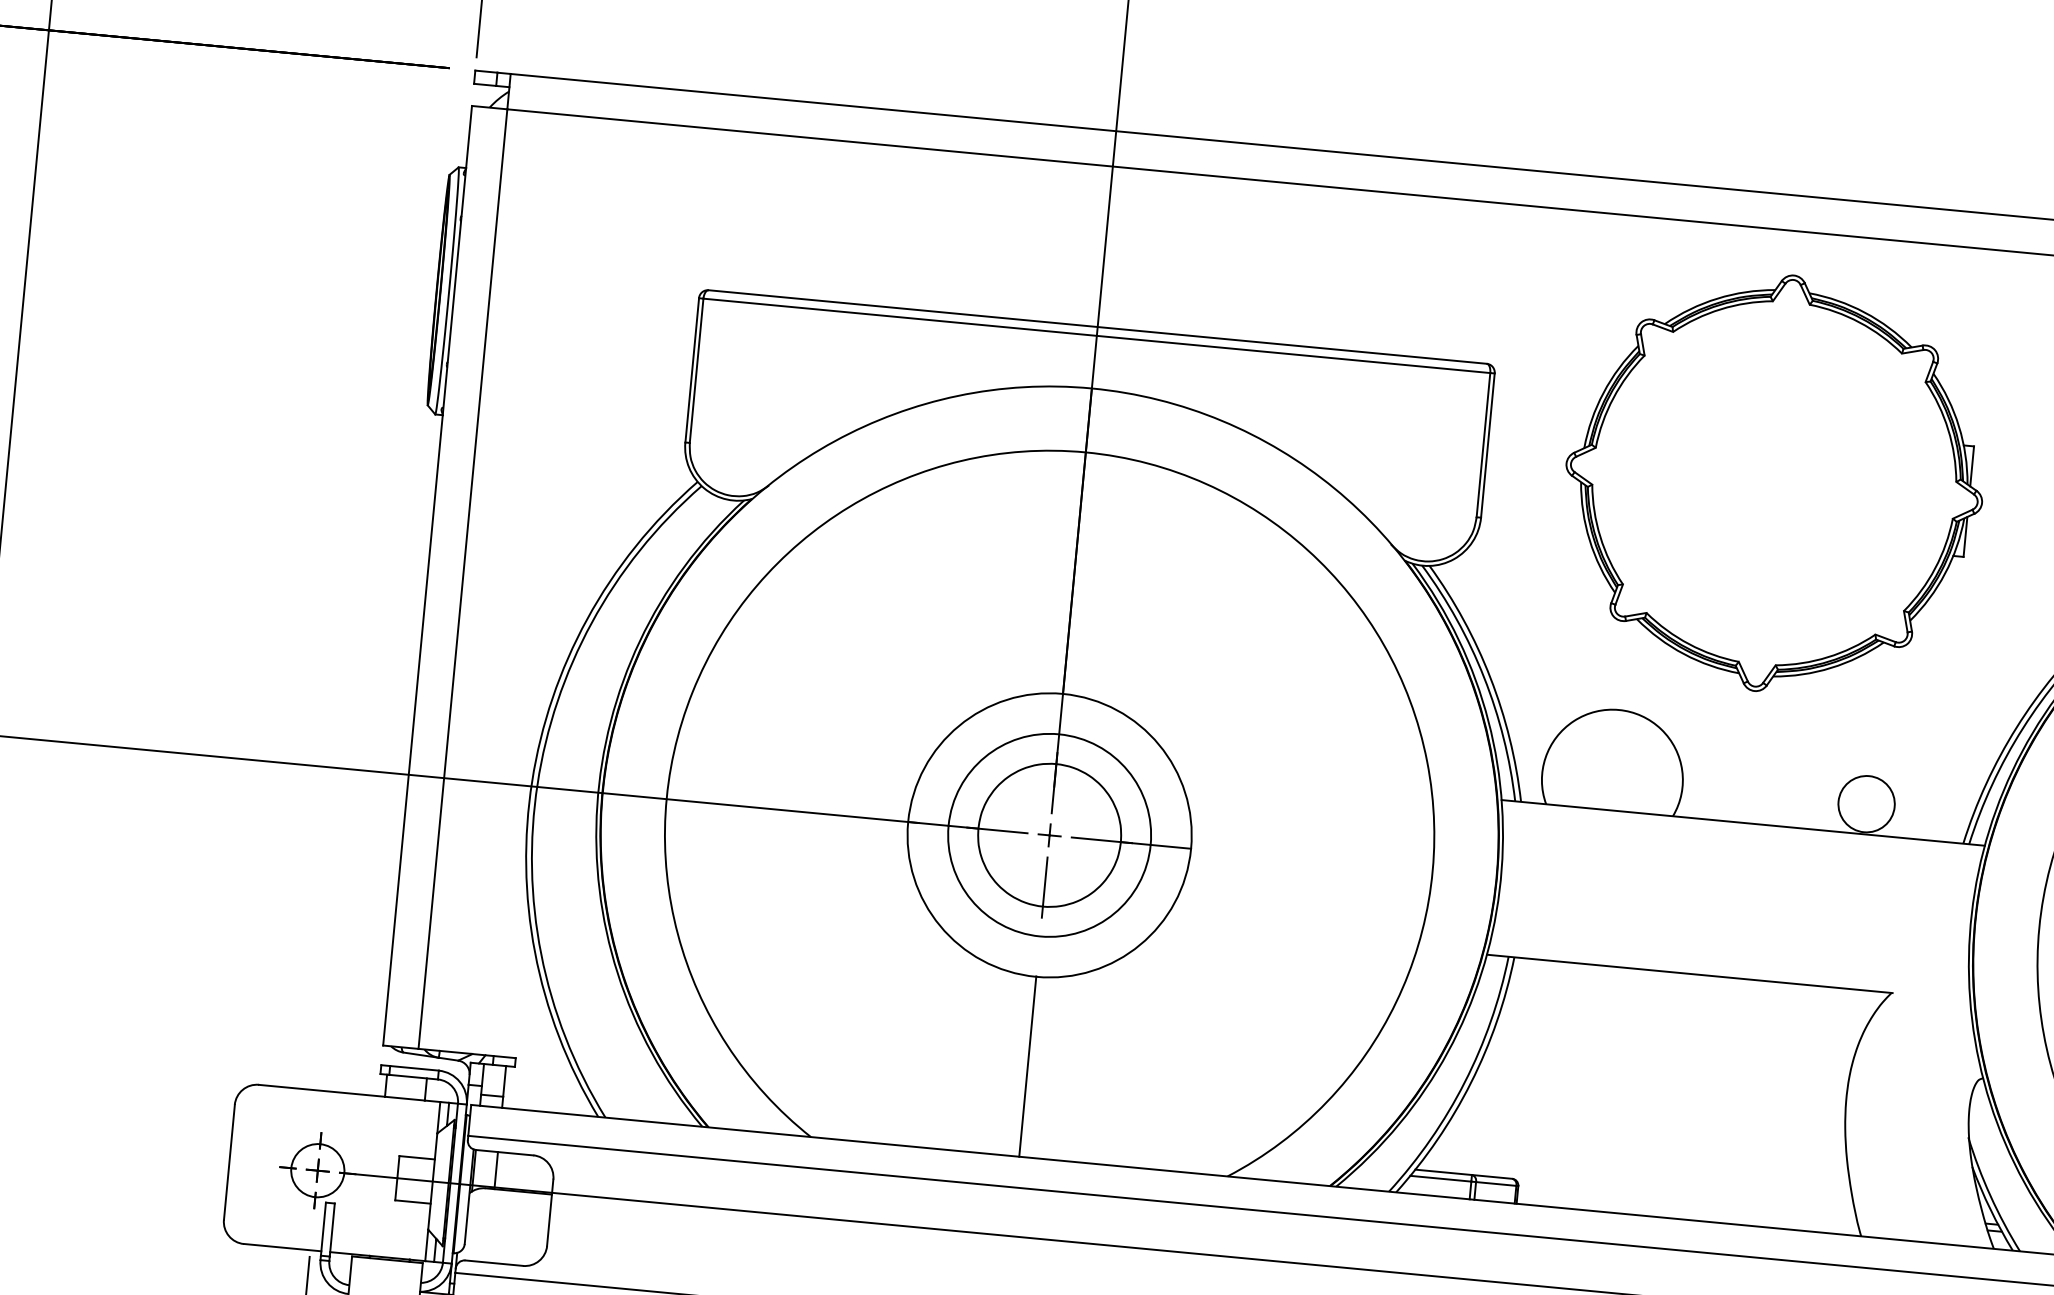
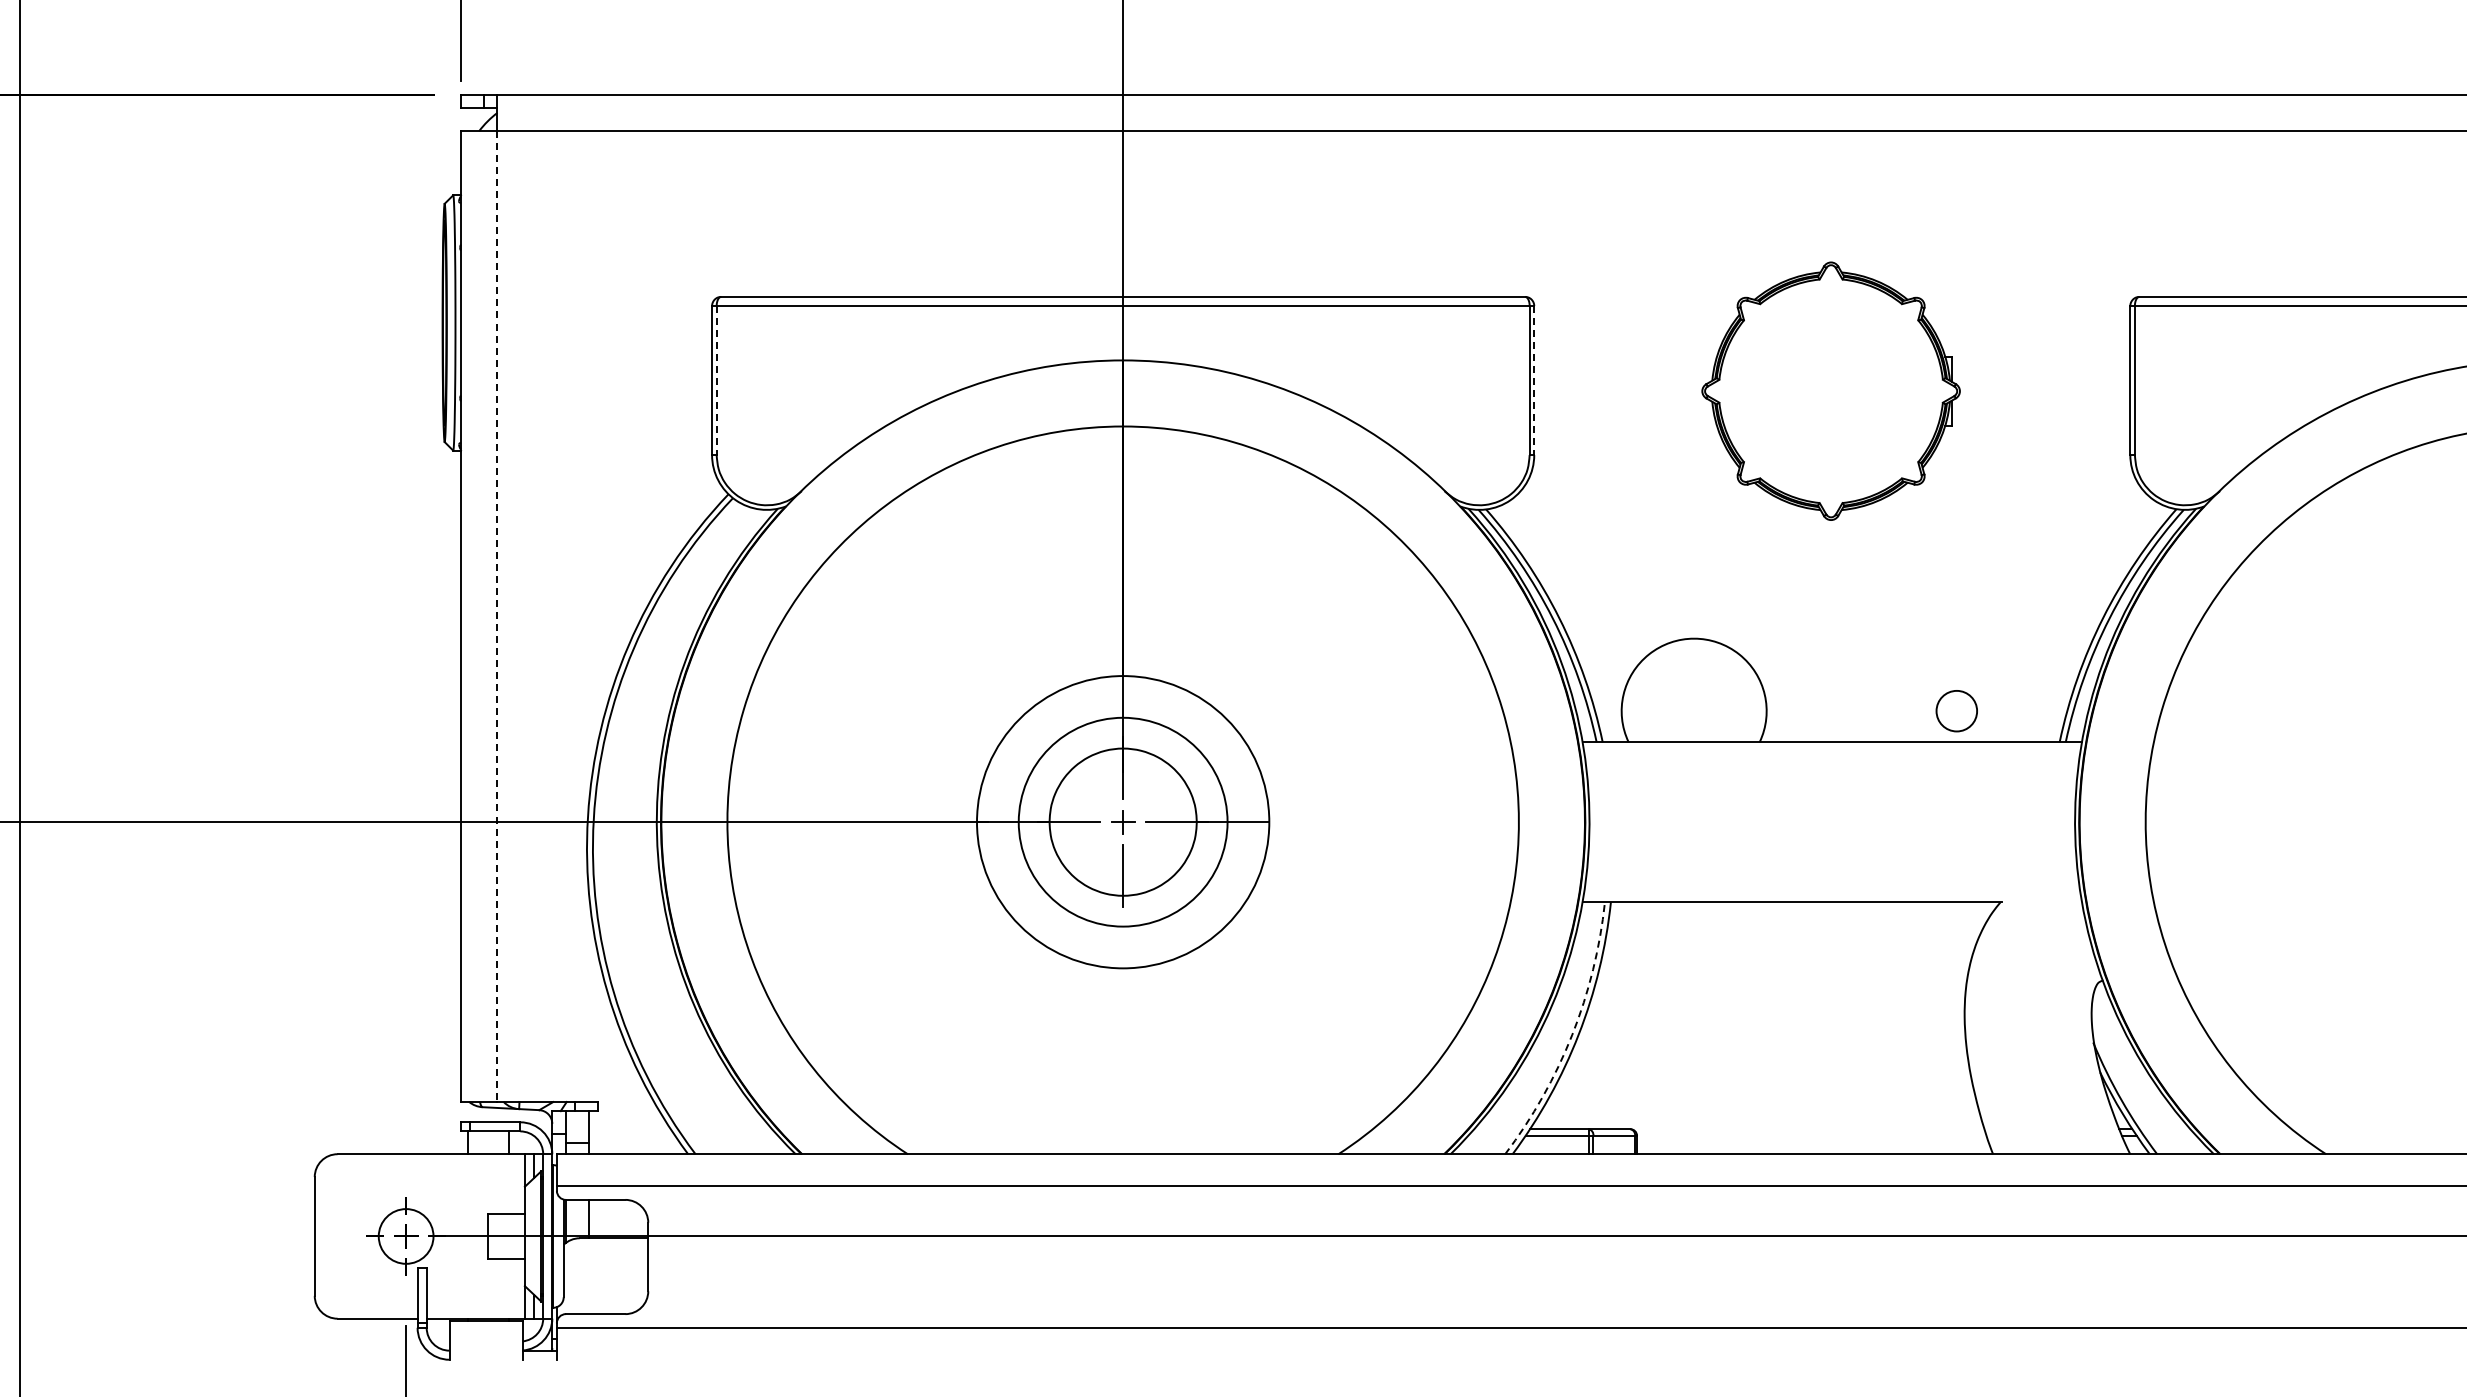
line: (696, 370) -> (716, 380), solid -> dashed
line: (1488, 445) -> (1534, 380), solid -> dashed
part: (1773, 482) -> (1830, 390), size x0.6
line: (462, 580) -> (497, 617), solid -> dashed
circle: (1866, 804) -> (1956, 711), size x0.7
line: (1028, 1066) -> (1123, 1060), removed
arc: (1465, 1081) -> (1572, 1034), solid -> dashed

